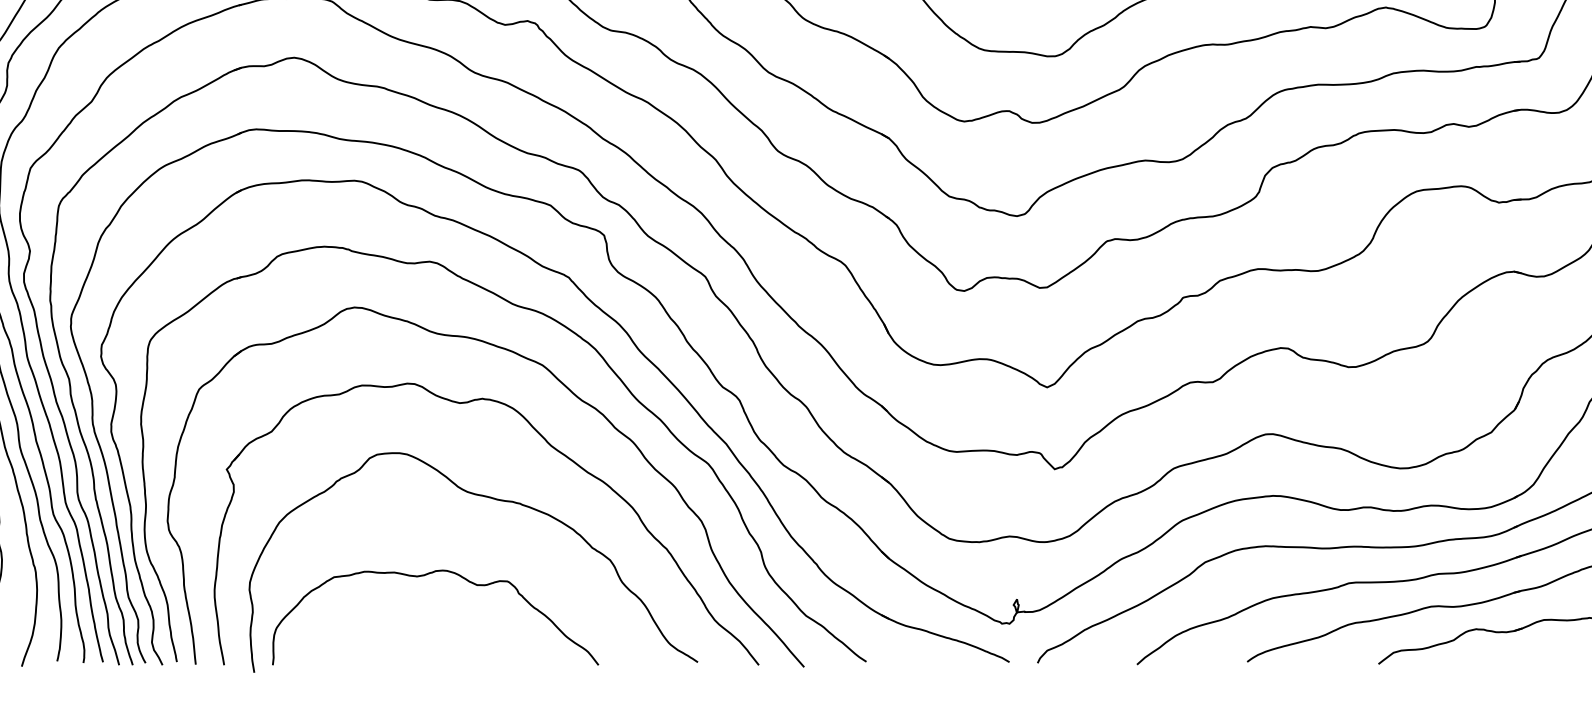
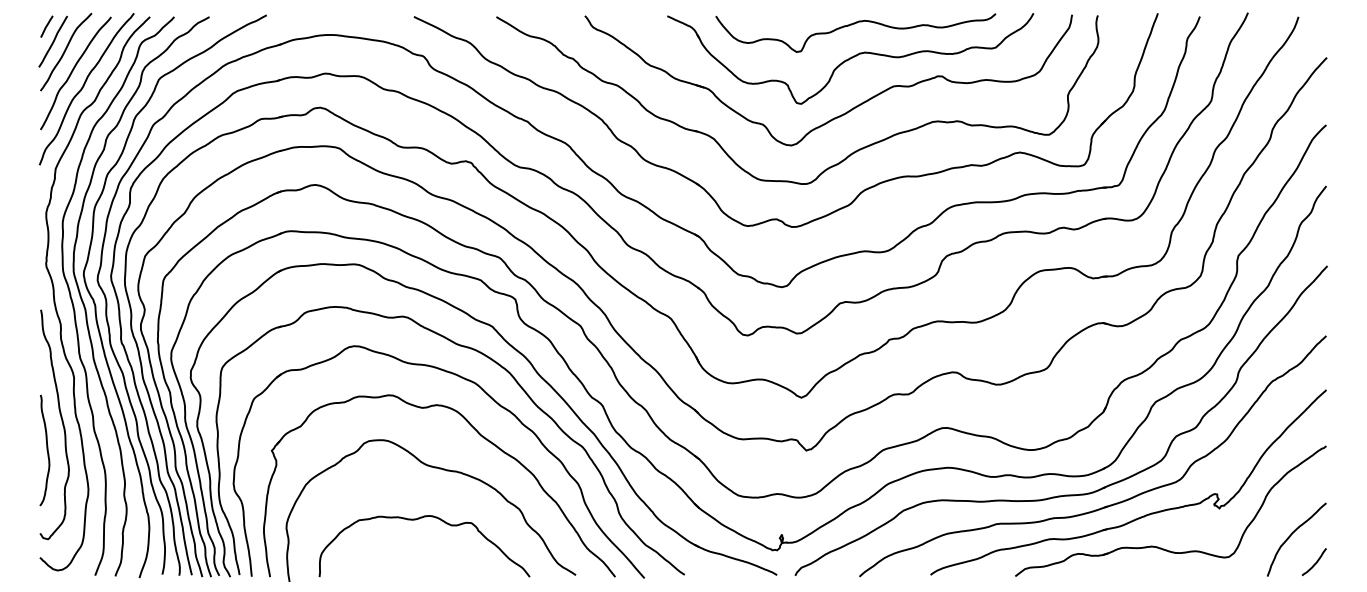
curve: (423, 577) -> (416, 520), moved

